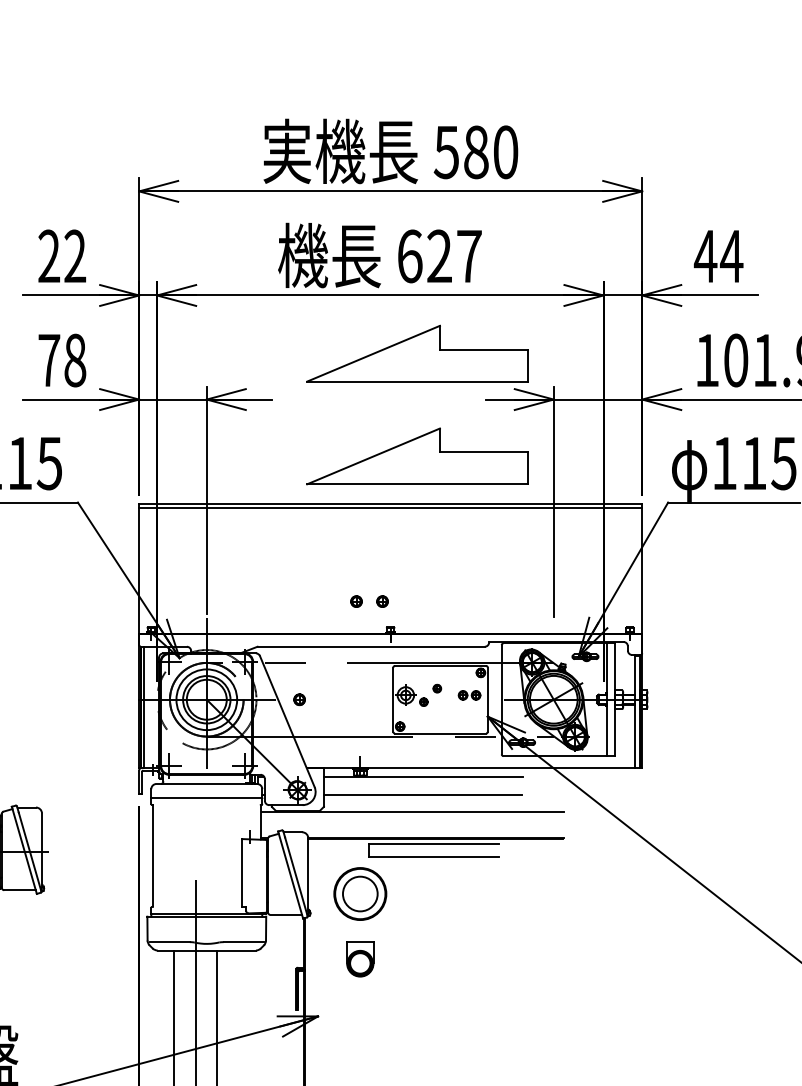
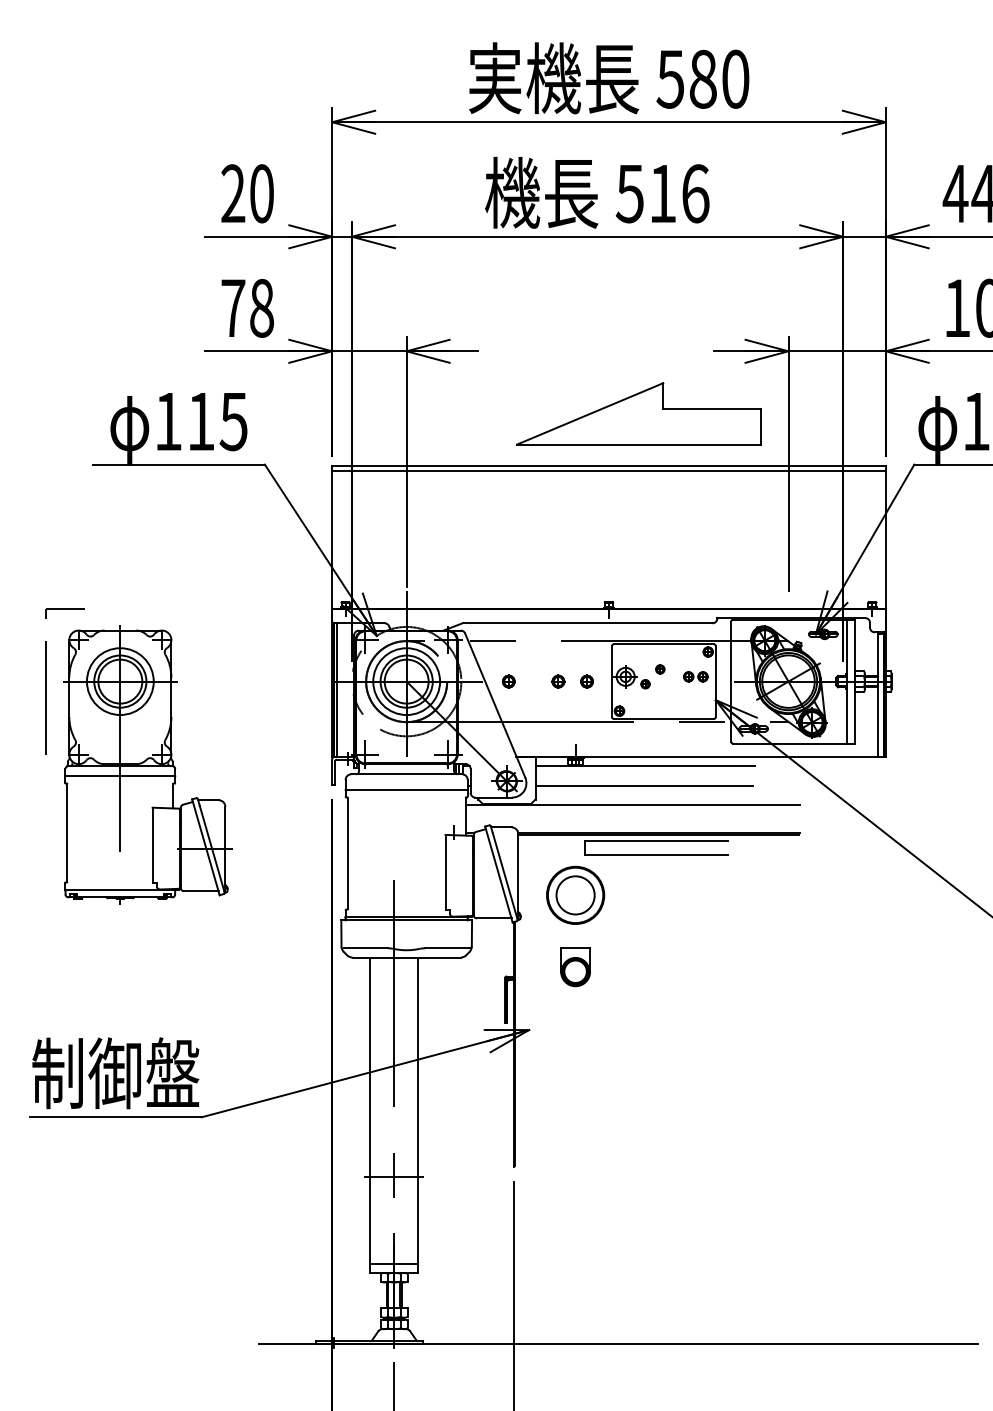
text: (74, 256) -> (261, 193), 22 -> 20
text: (439, 256) -> (662, 193), 627 -> 516
part: (417, 353) -> (638, 300), removed
part: (362, 601) -> (565, 681), moved

